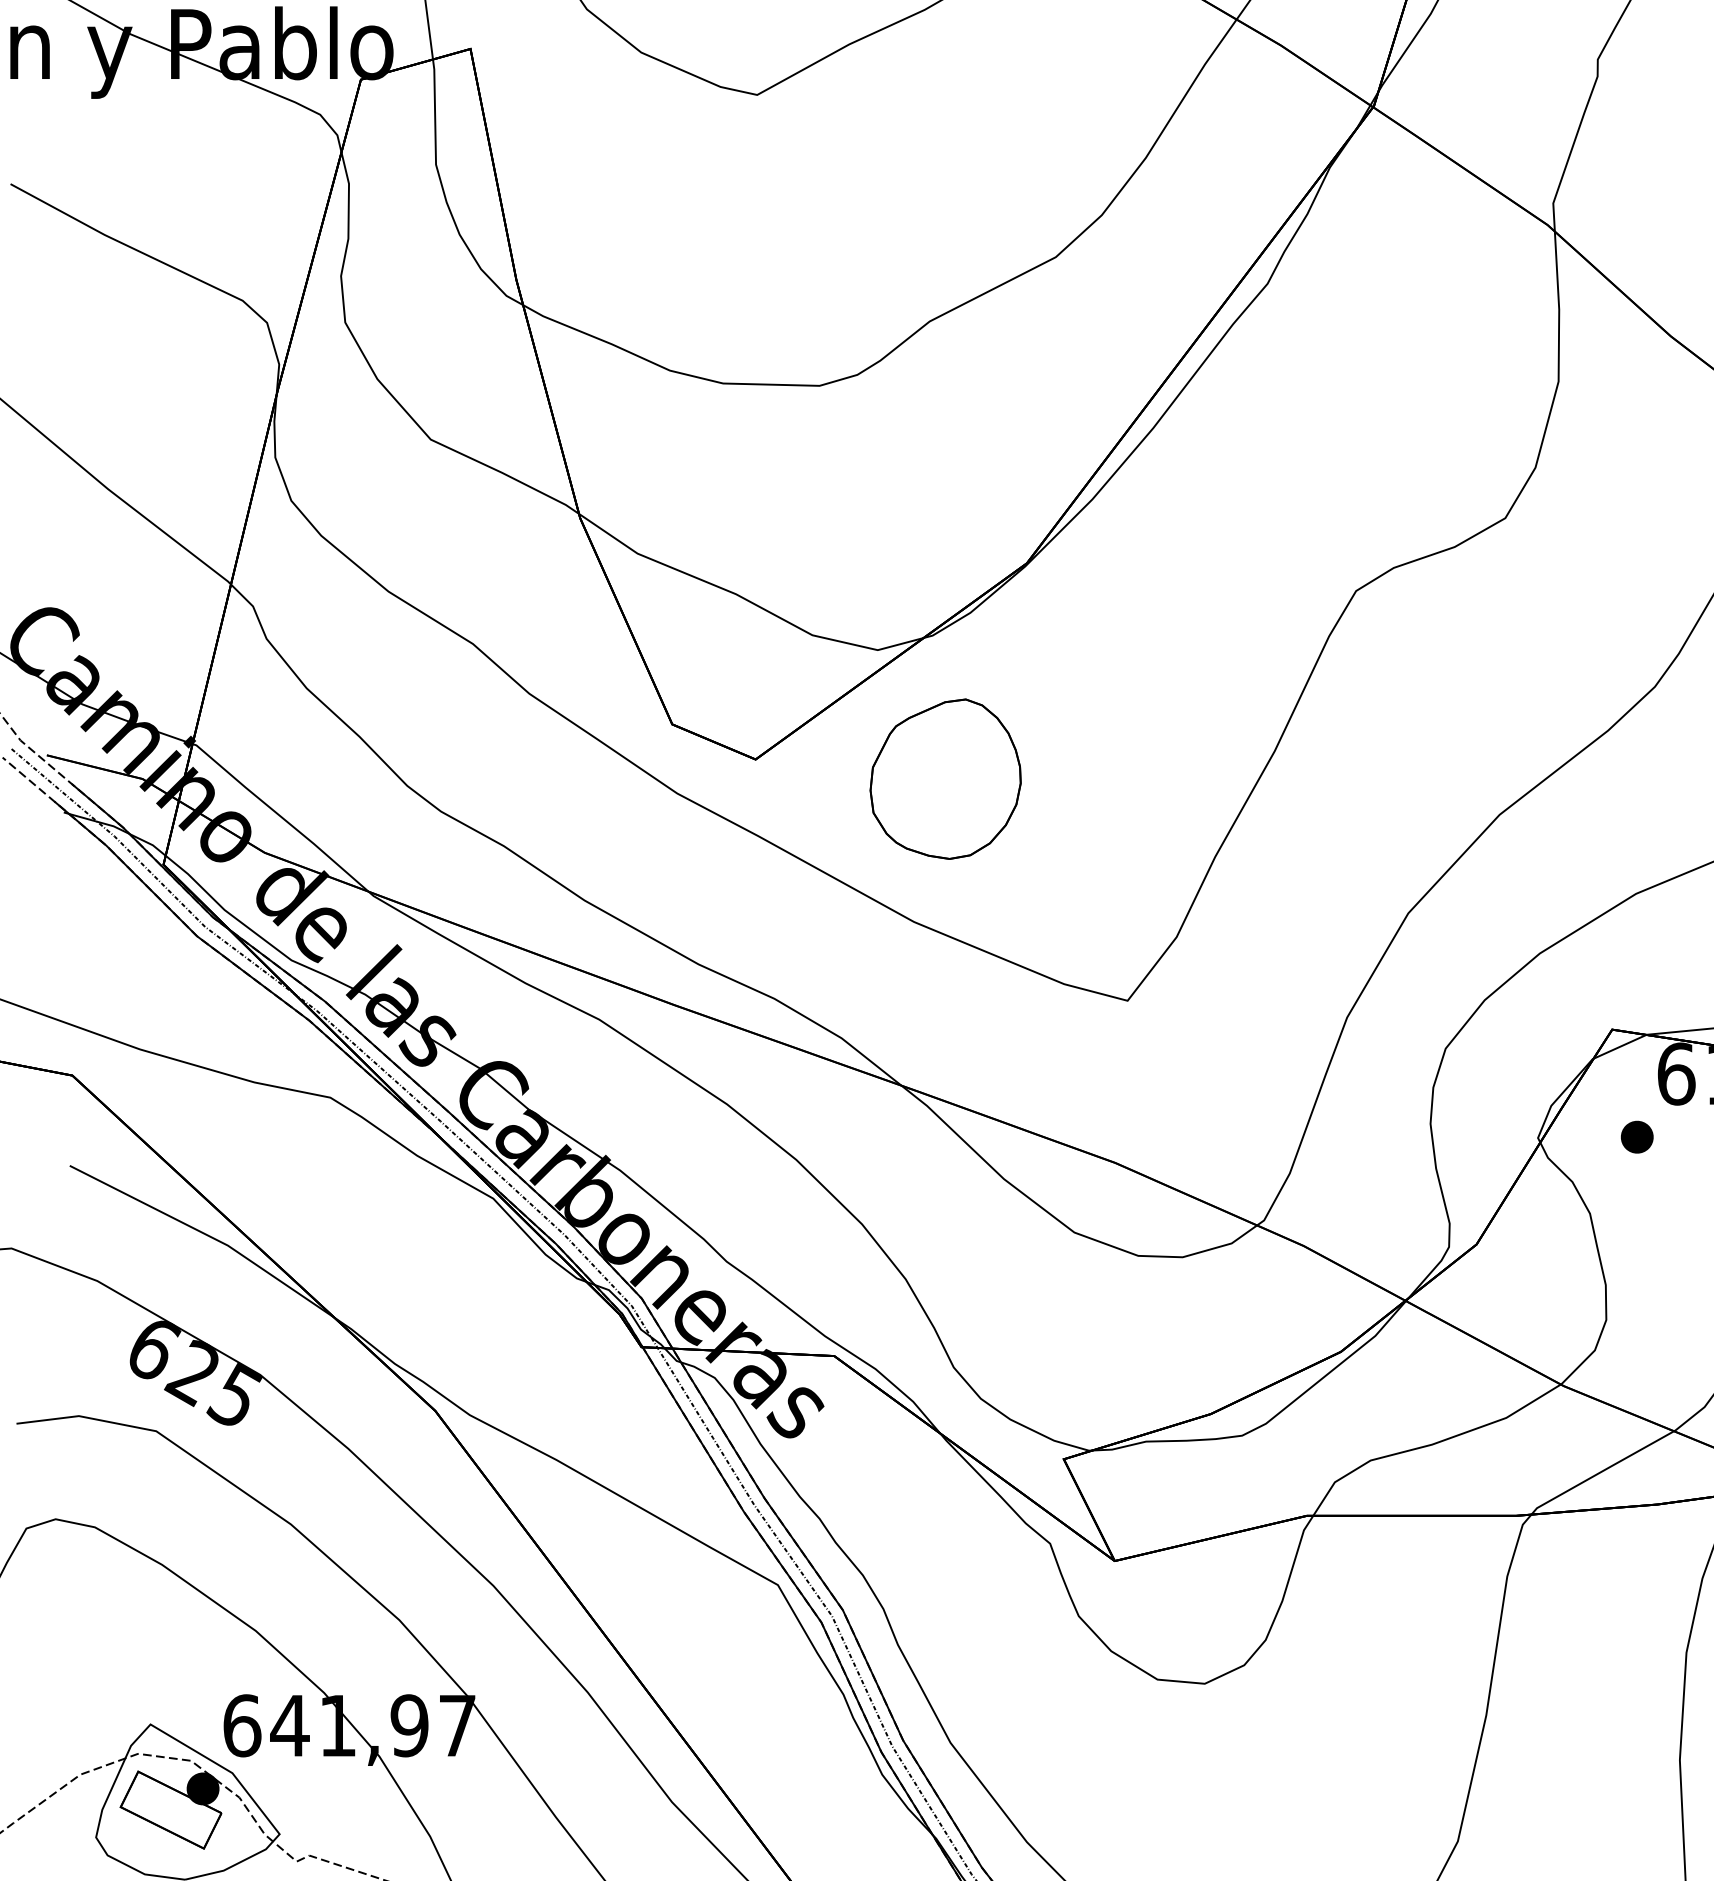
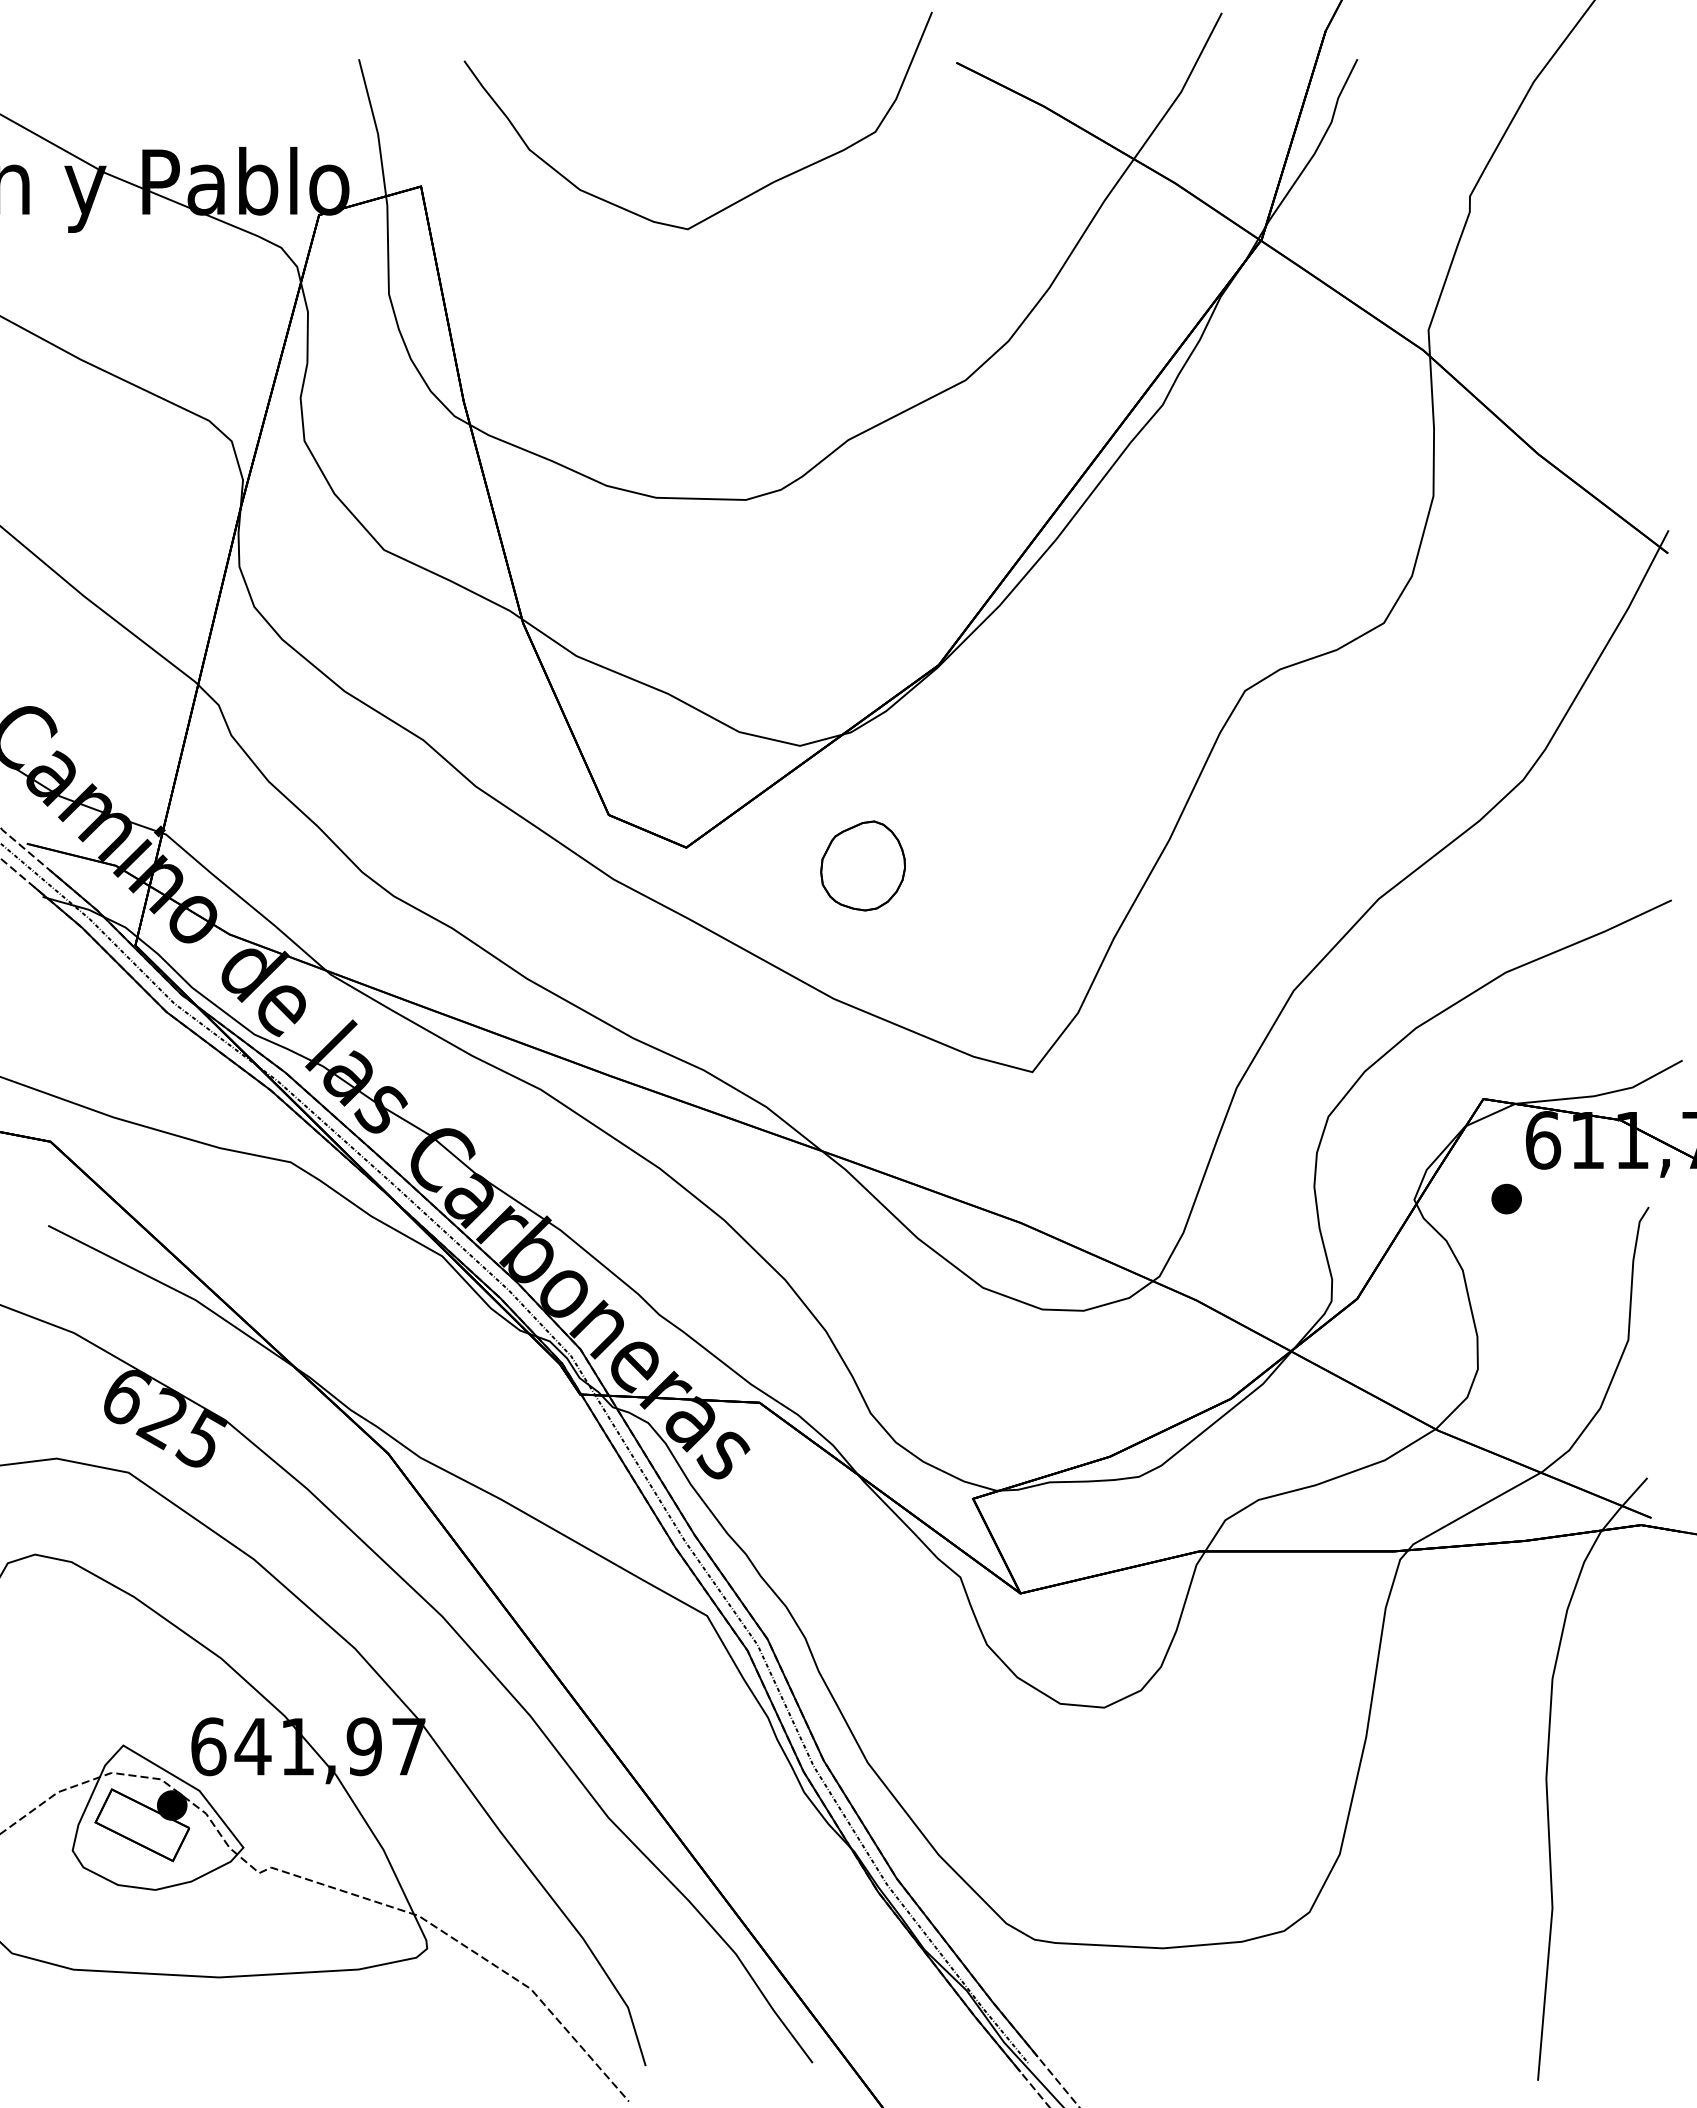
part: (944, 778) -> (862, 865), size x0.6

